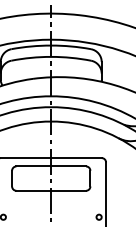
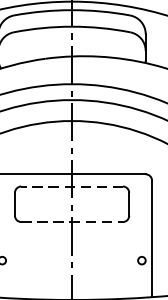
line: (51, 166) -> (72, 186), solid -> dashed
line: (51, 190) -> (72, 221), solid -> dashed

